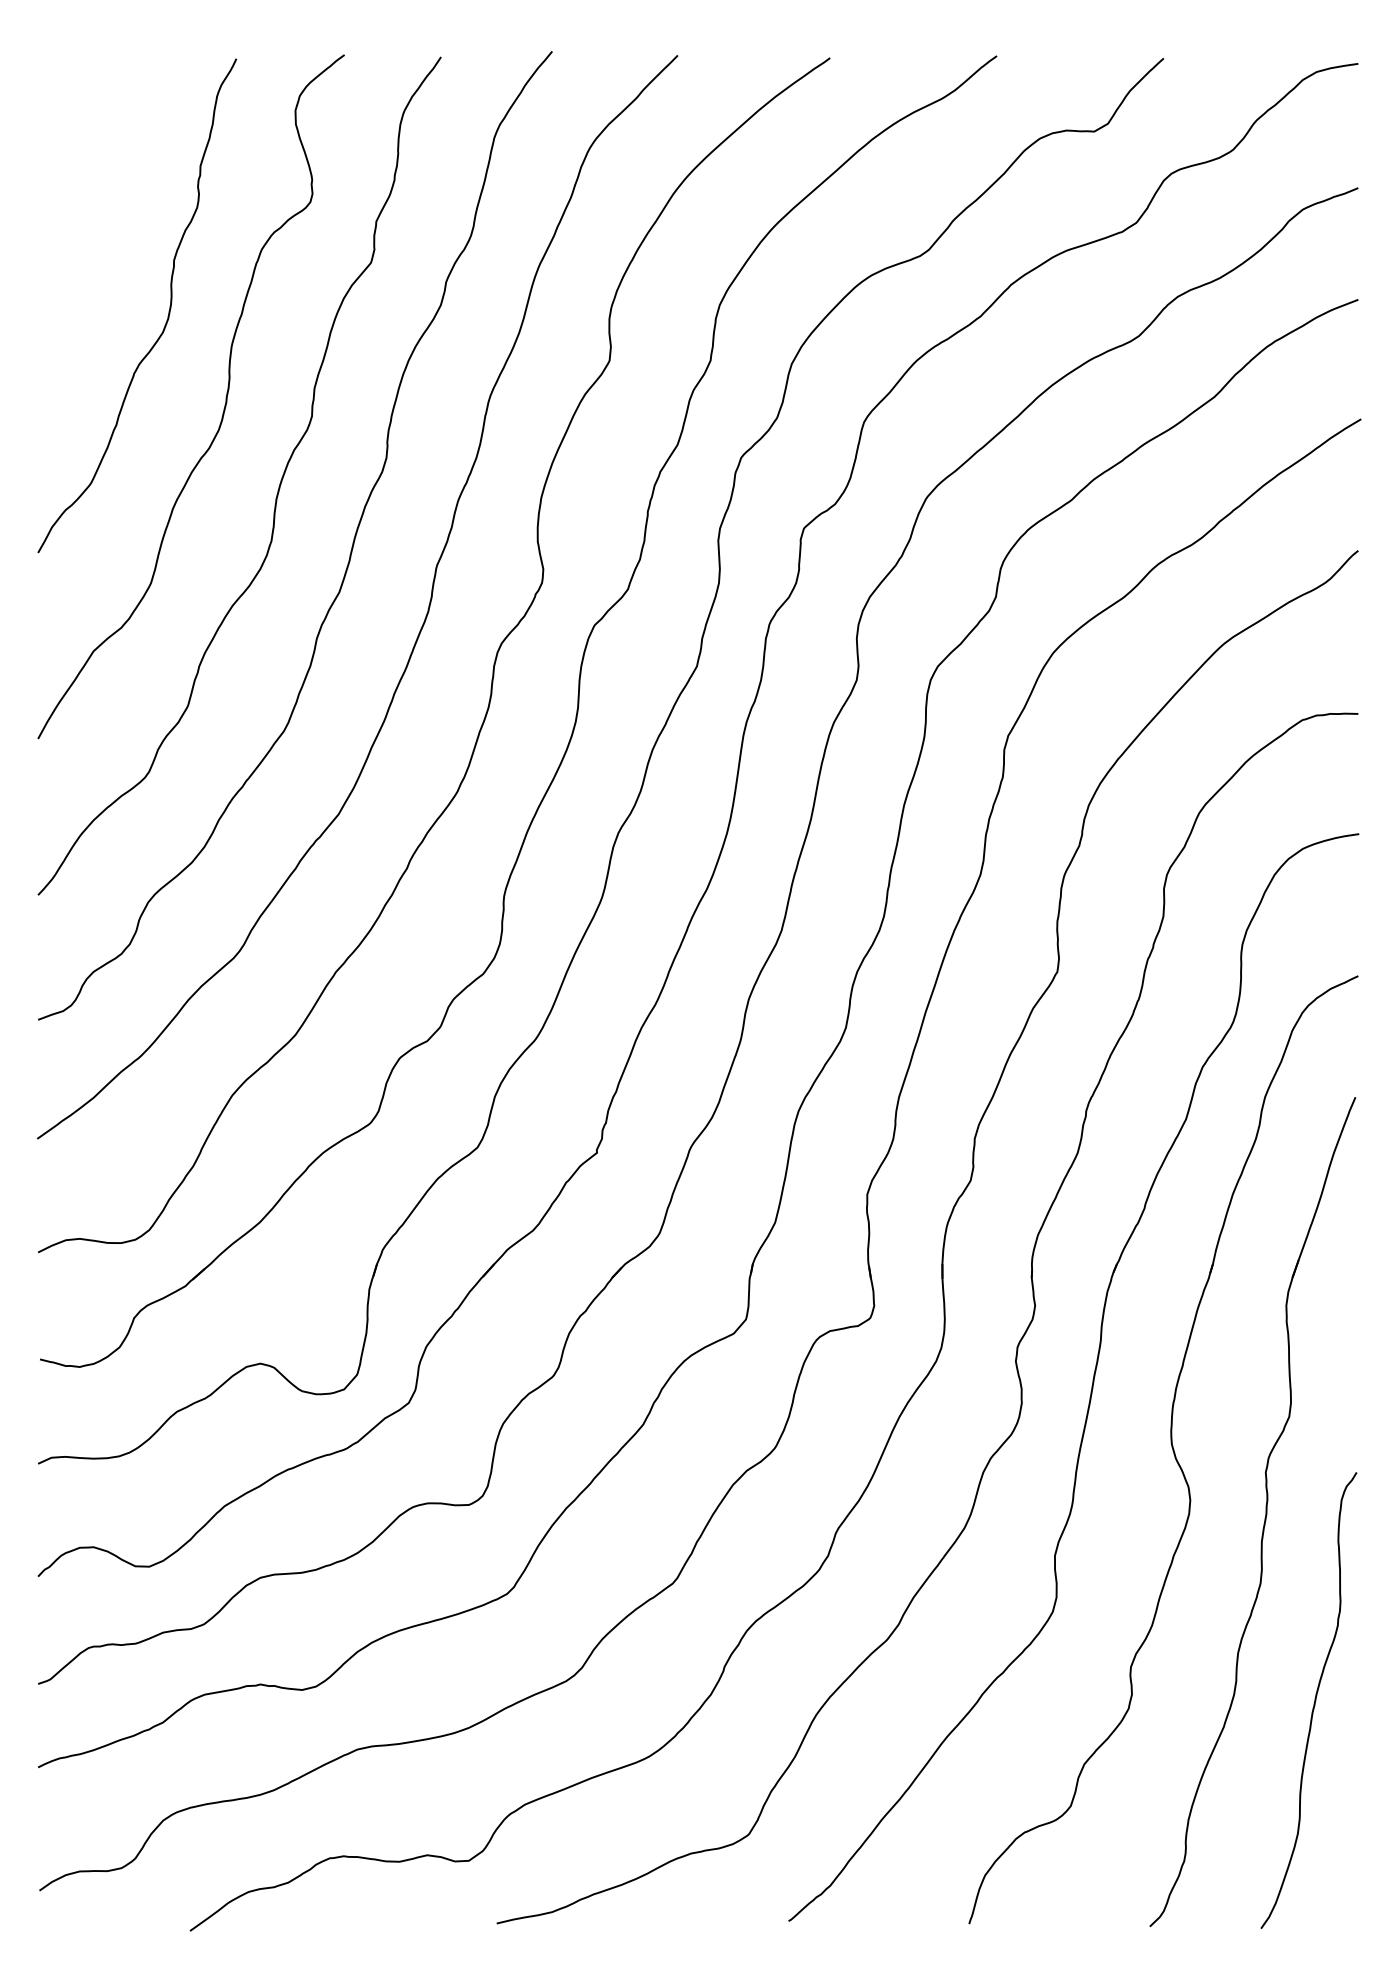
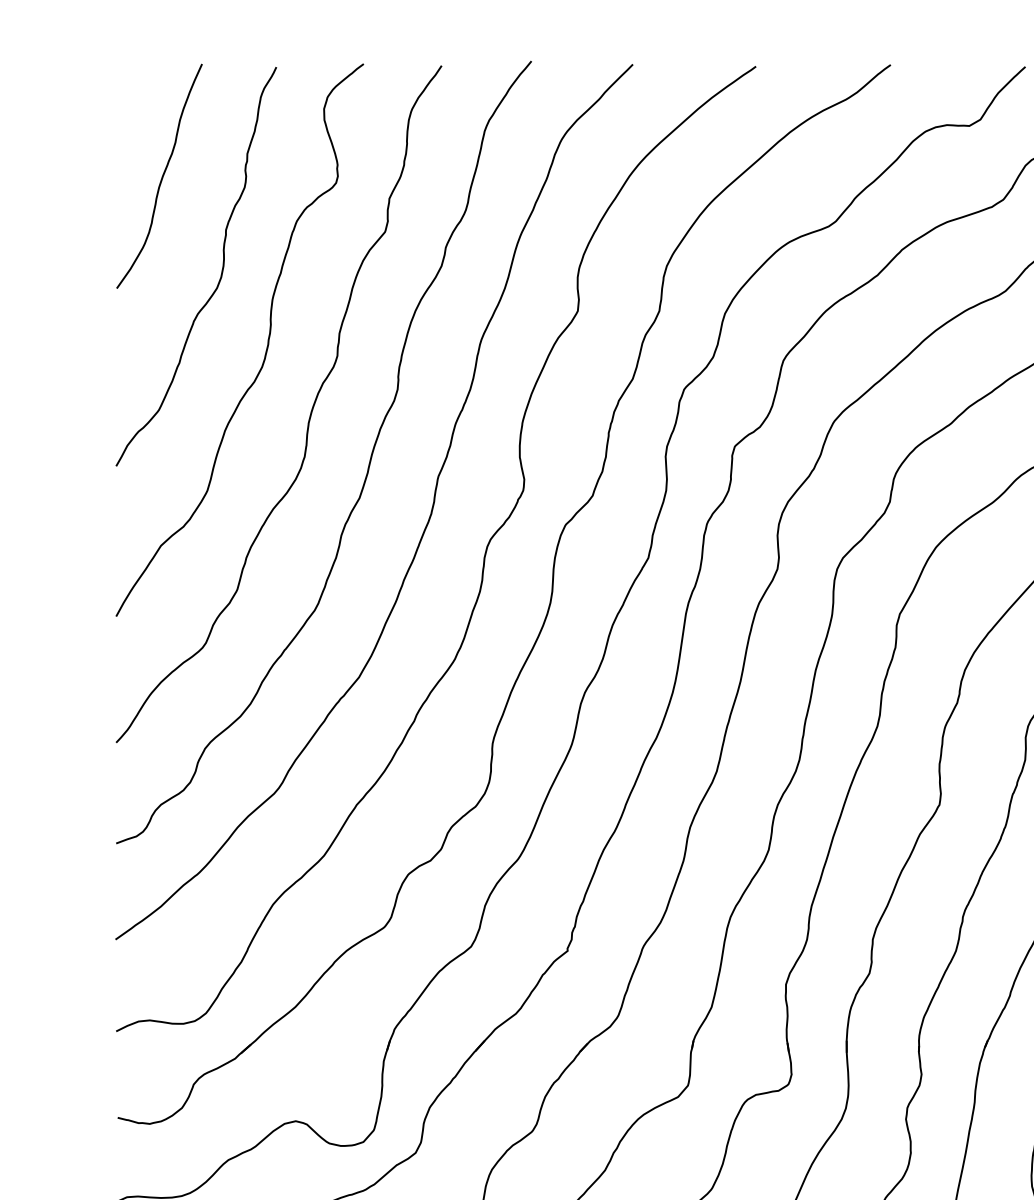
curve: (94, 194) -> (161, 176), added

